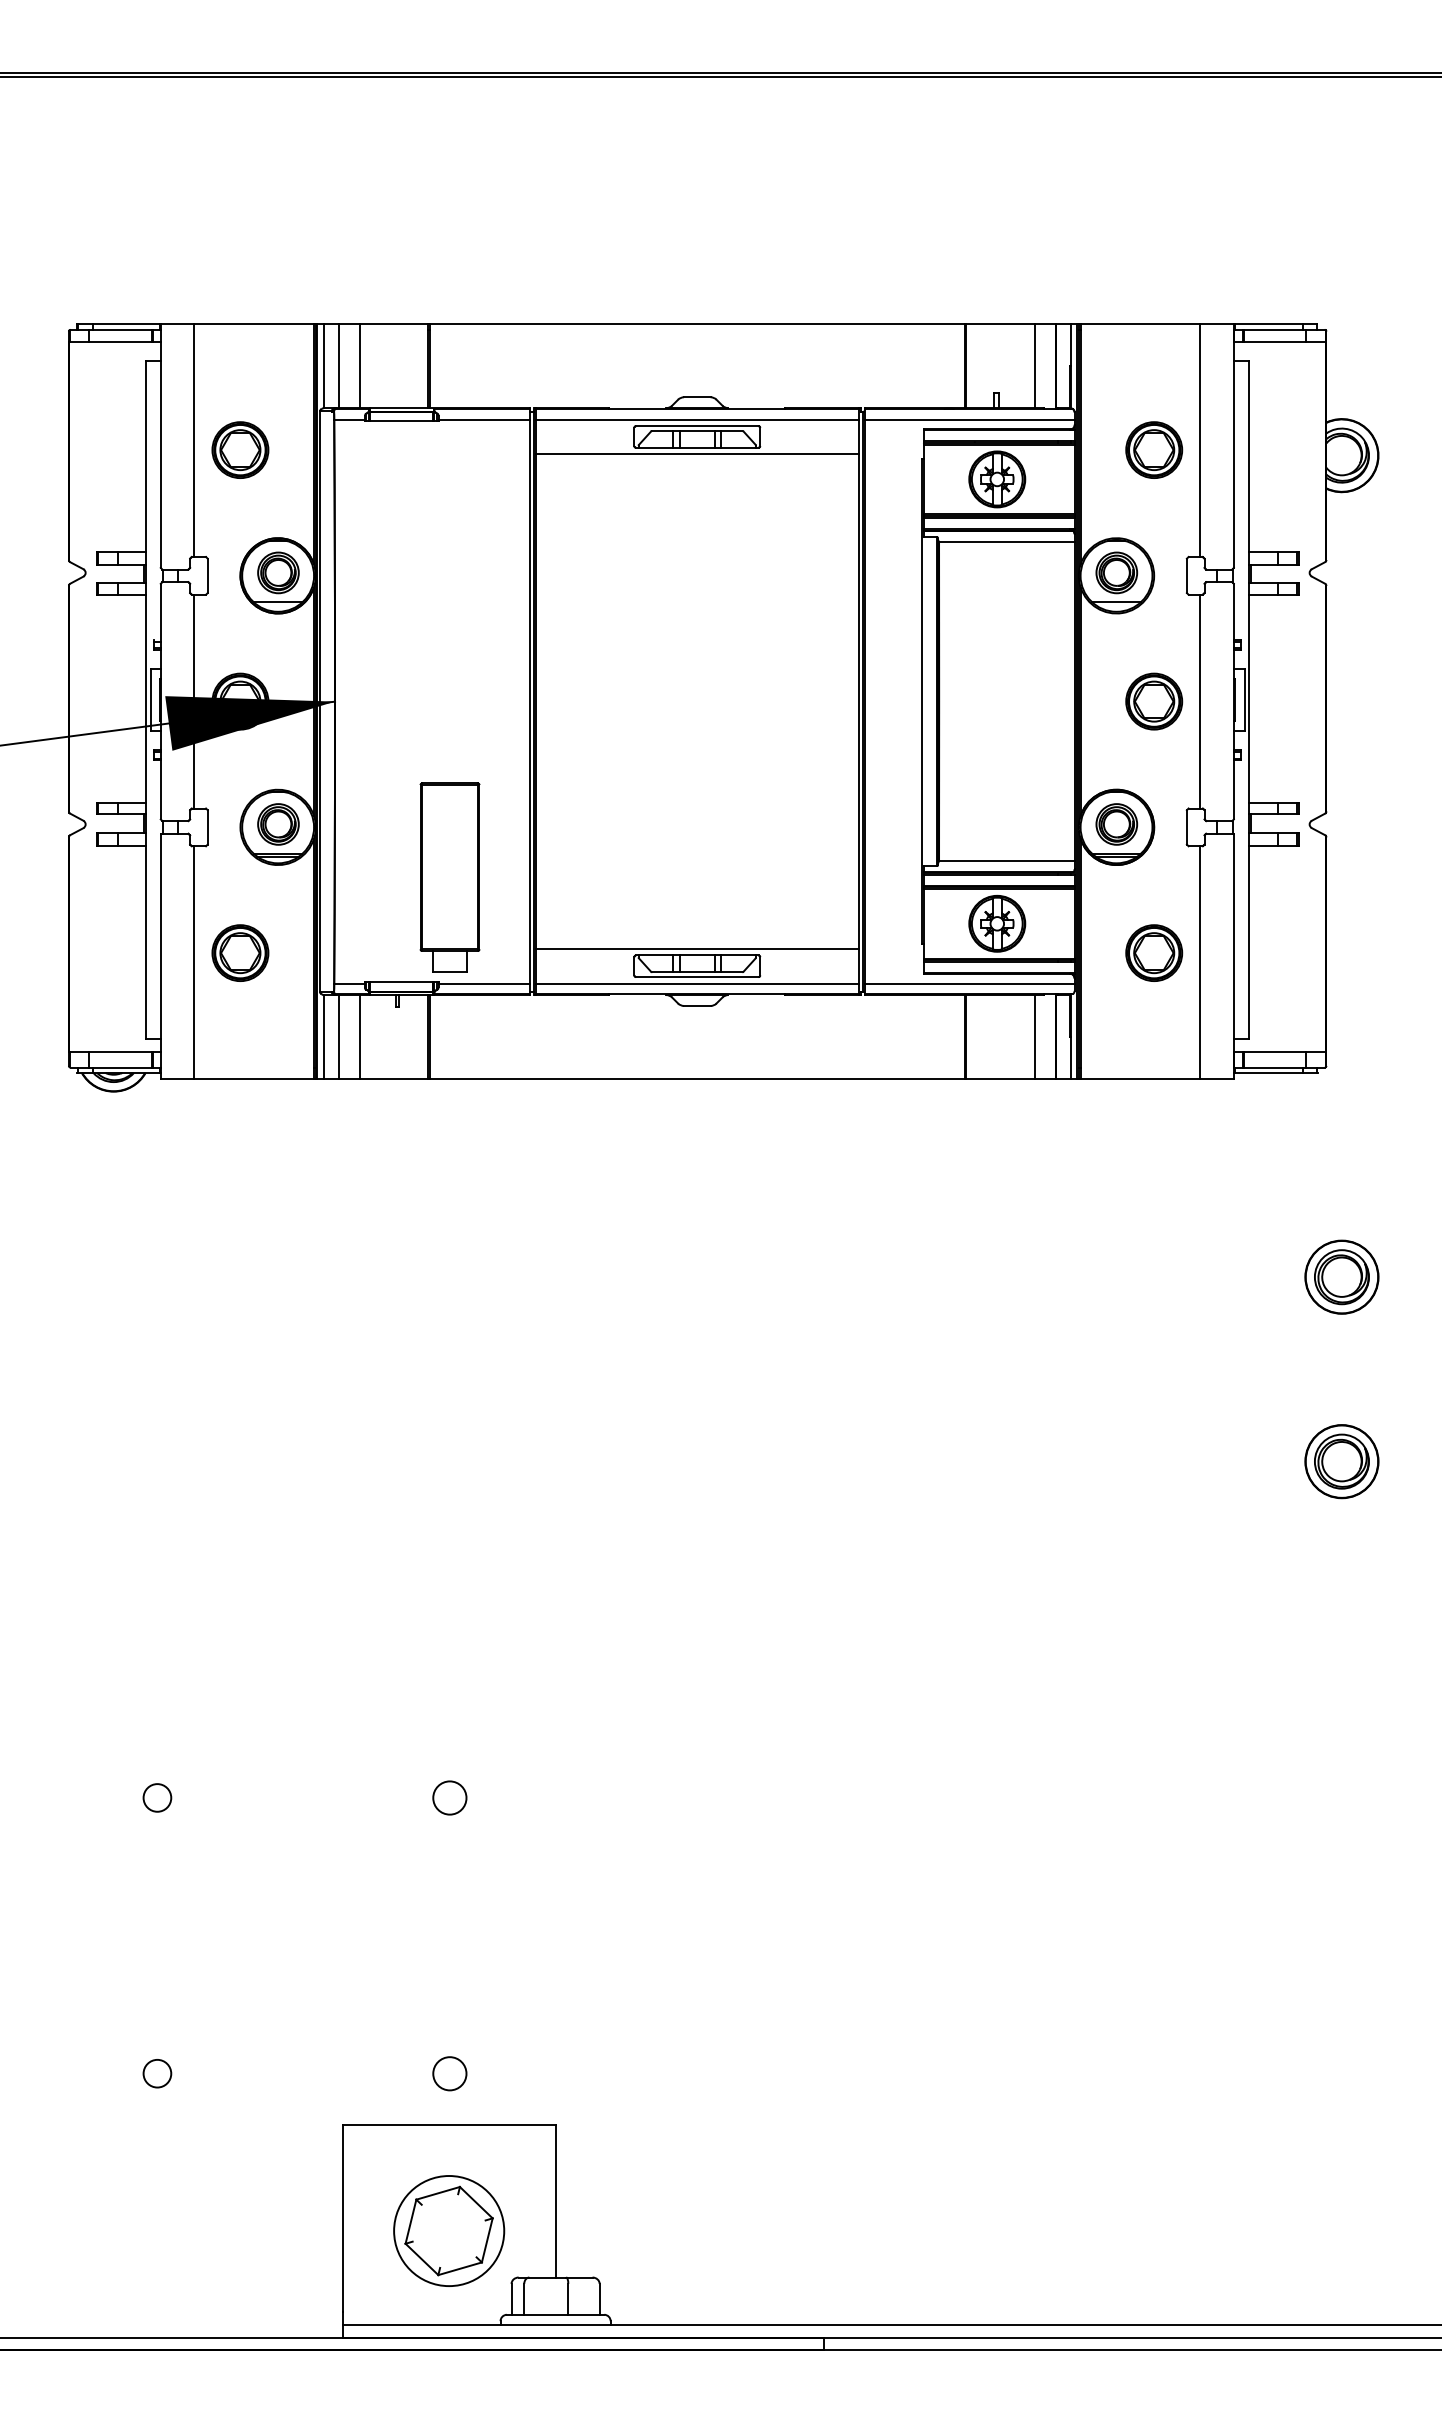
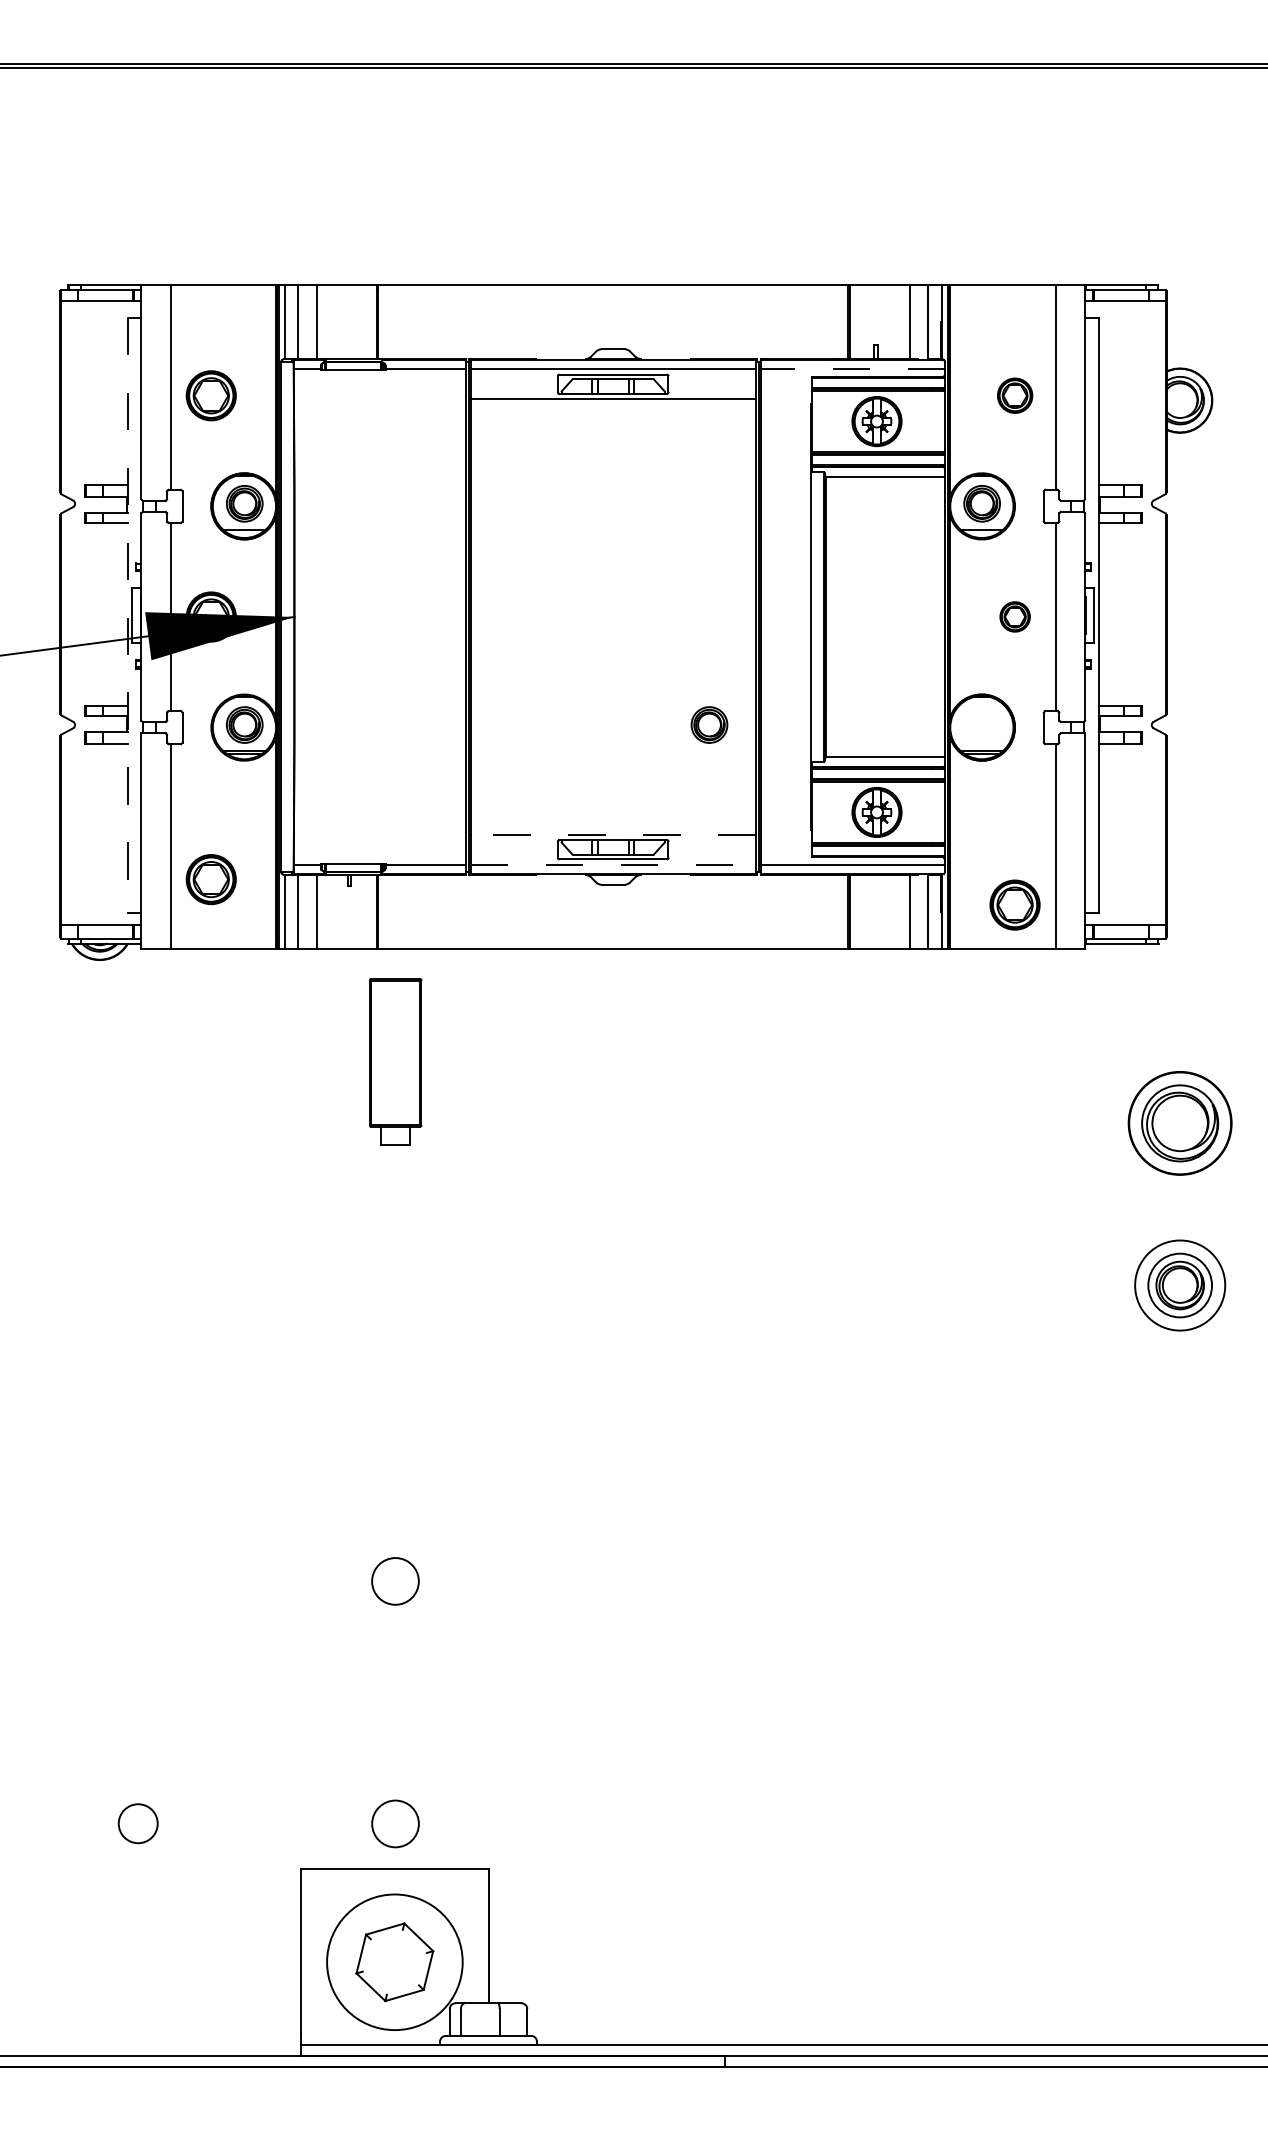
line: (969, 419) -> (852, 368), solid -> dashed
part: (1154, 449) -> (1015, 395), size x0.7
line: (146, 700) -> (128, 616), solid -> dashed
part: (1154, 701) -> (1015, 616), size x0.6
part: (1116, 824) -> (709, 725), moved
part: (449, 877) -> (395, 1061), moved
line: (697, 949) -> (613, 835), solid -> dashed
part: (240, 952) -> (211, 879), moved
part: (1154, 952) -> (1015, 904), moved
line: (697, 983) -> (613, 864), solid -> dashed
part: (1341, 1276) -> (1179, 1122), size x1.6
circle: (1341, 1461) -> (1179, 1285), size x1.4
circle: (157, 1797) -> (138, 1580), removed
circle: (449, 1797) -> (395, 1580), size x1.6
circle: (157, 2073) -> (138, 1823), size x1.6
circle: (449, 2073) -> (395, 1823), size x1.6
circle: (449, 2231) -> (395, 1962), size x1.4

